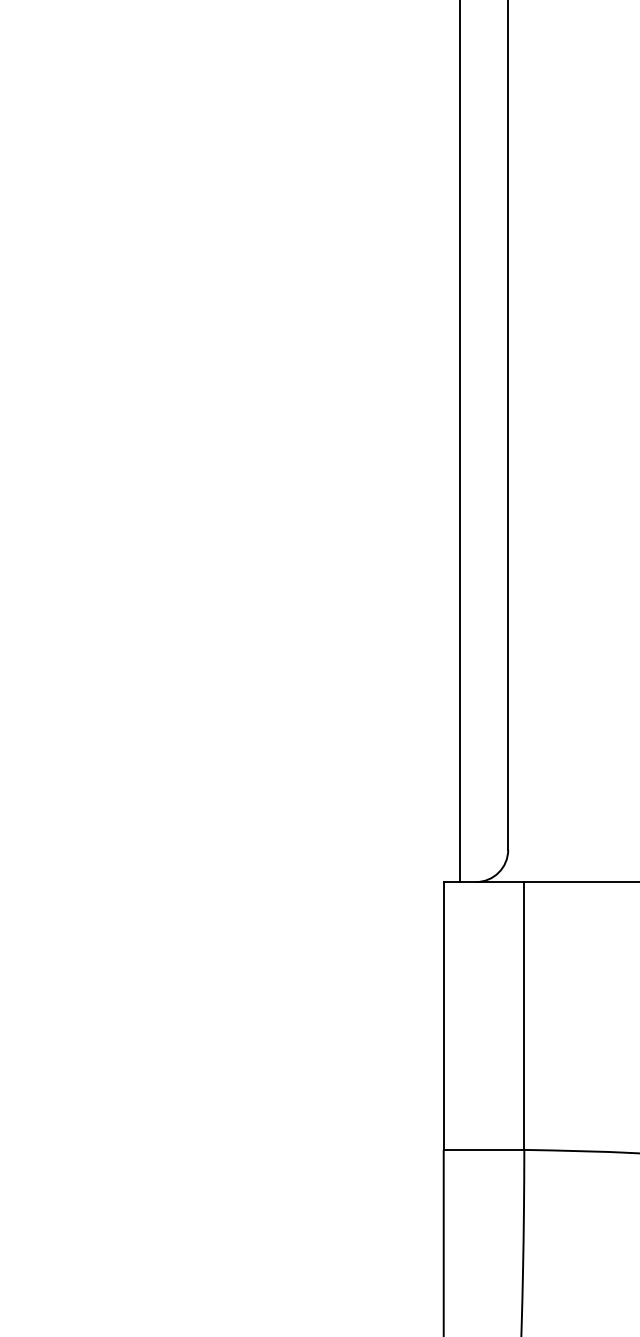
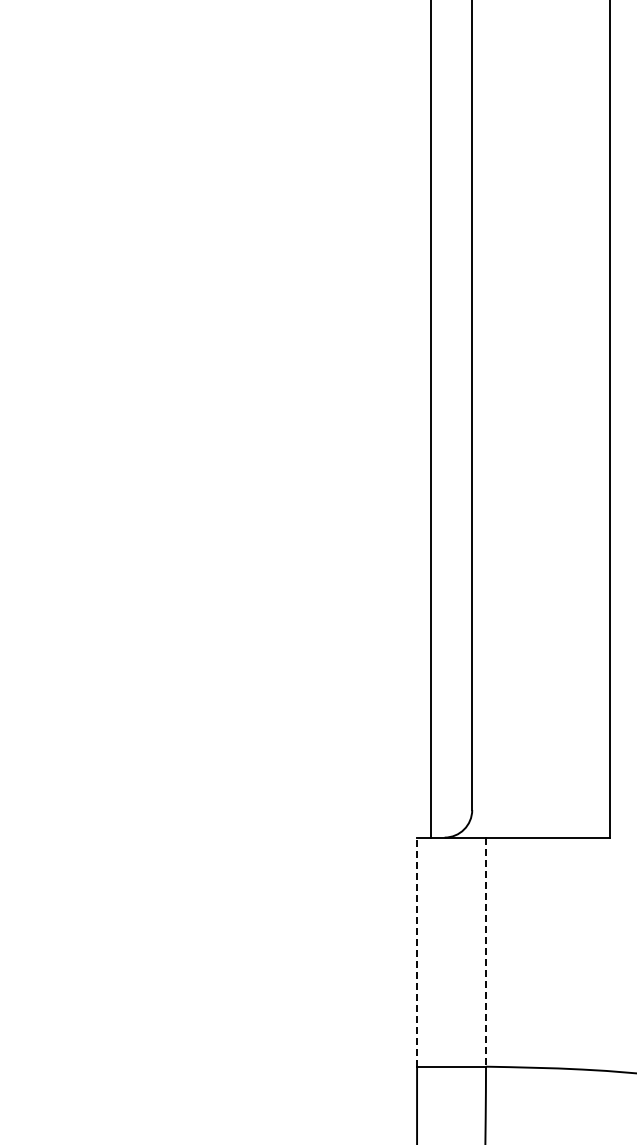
line: (444, 1016) -> (417, 952), solid -> dashed
line: (524, 1016) -> (486, 952), solid -> dashed

